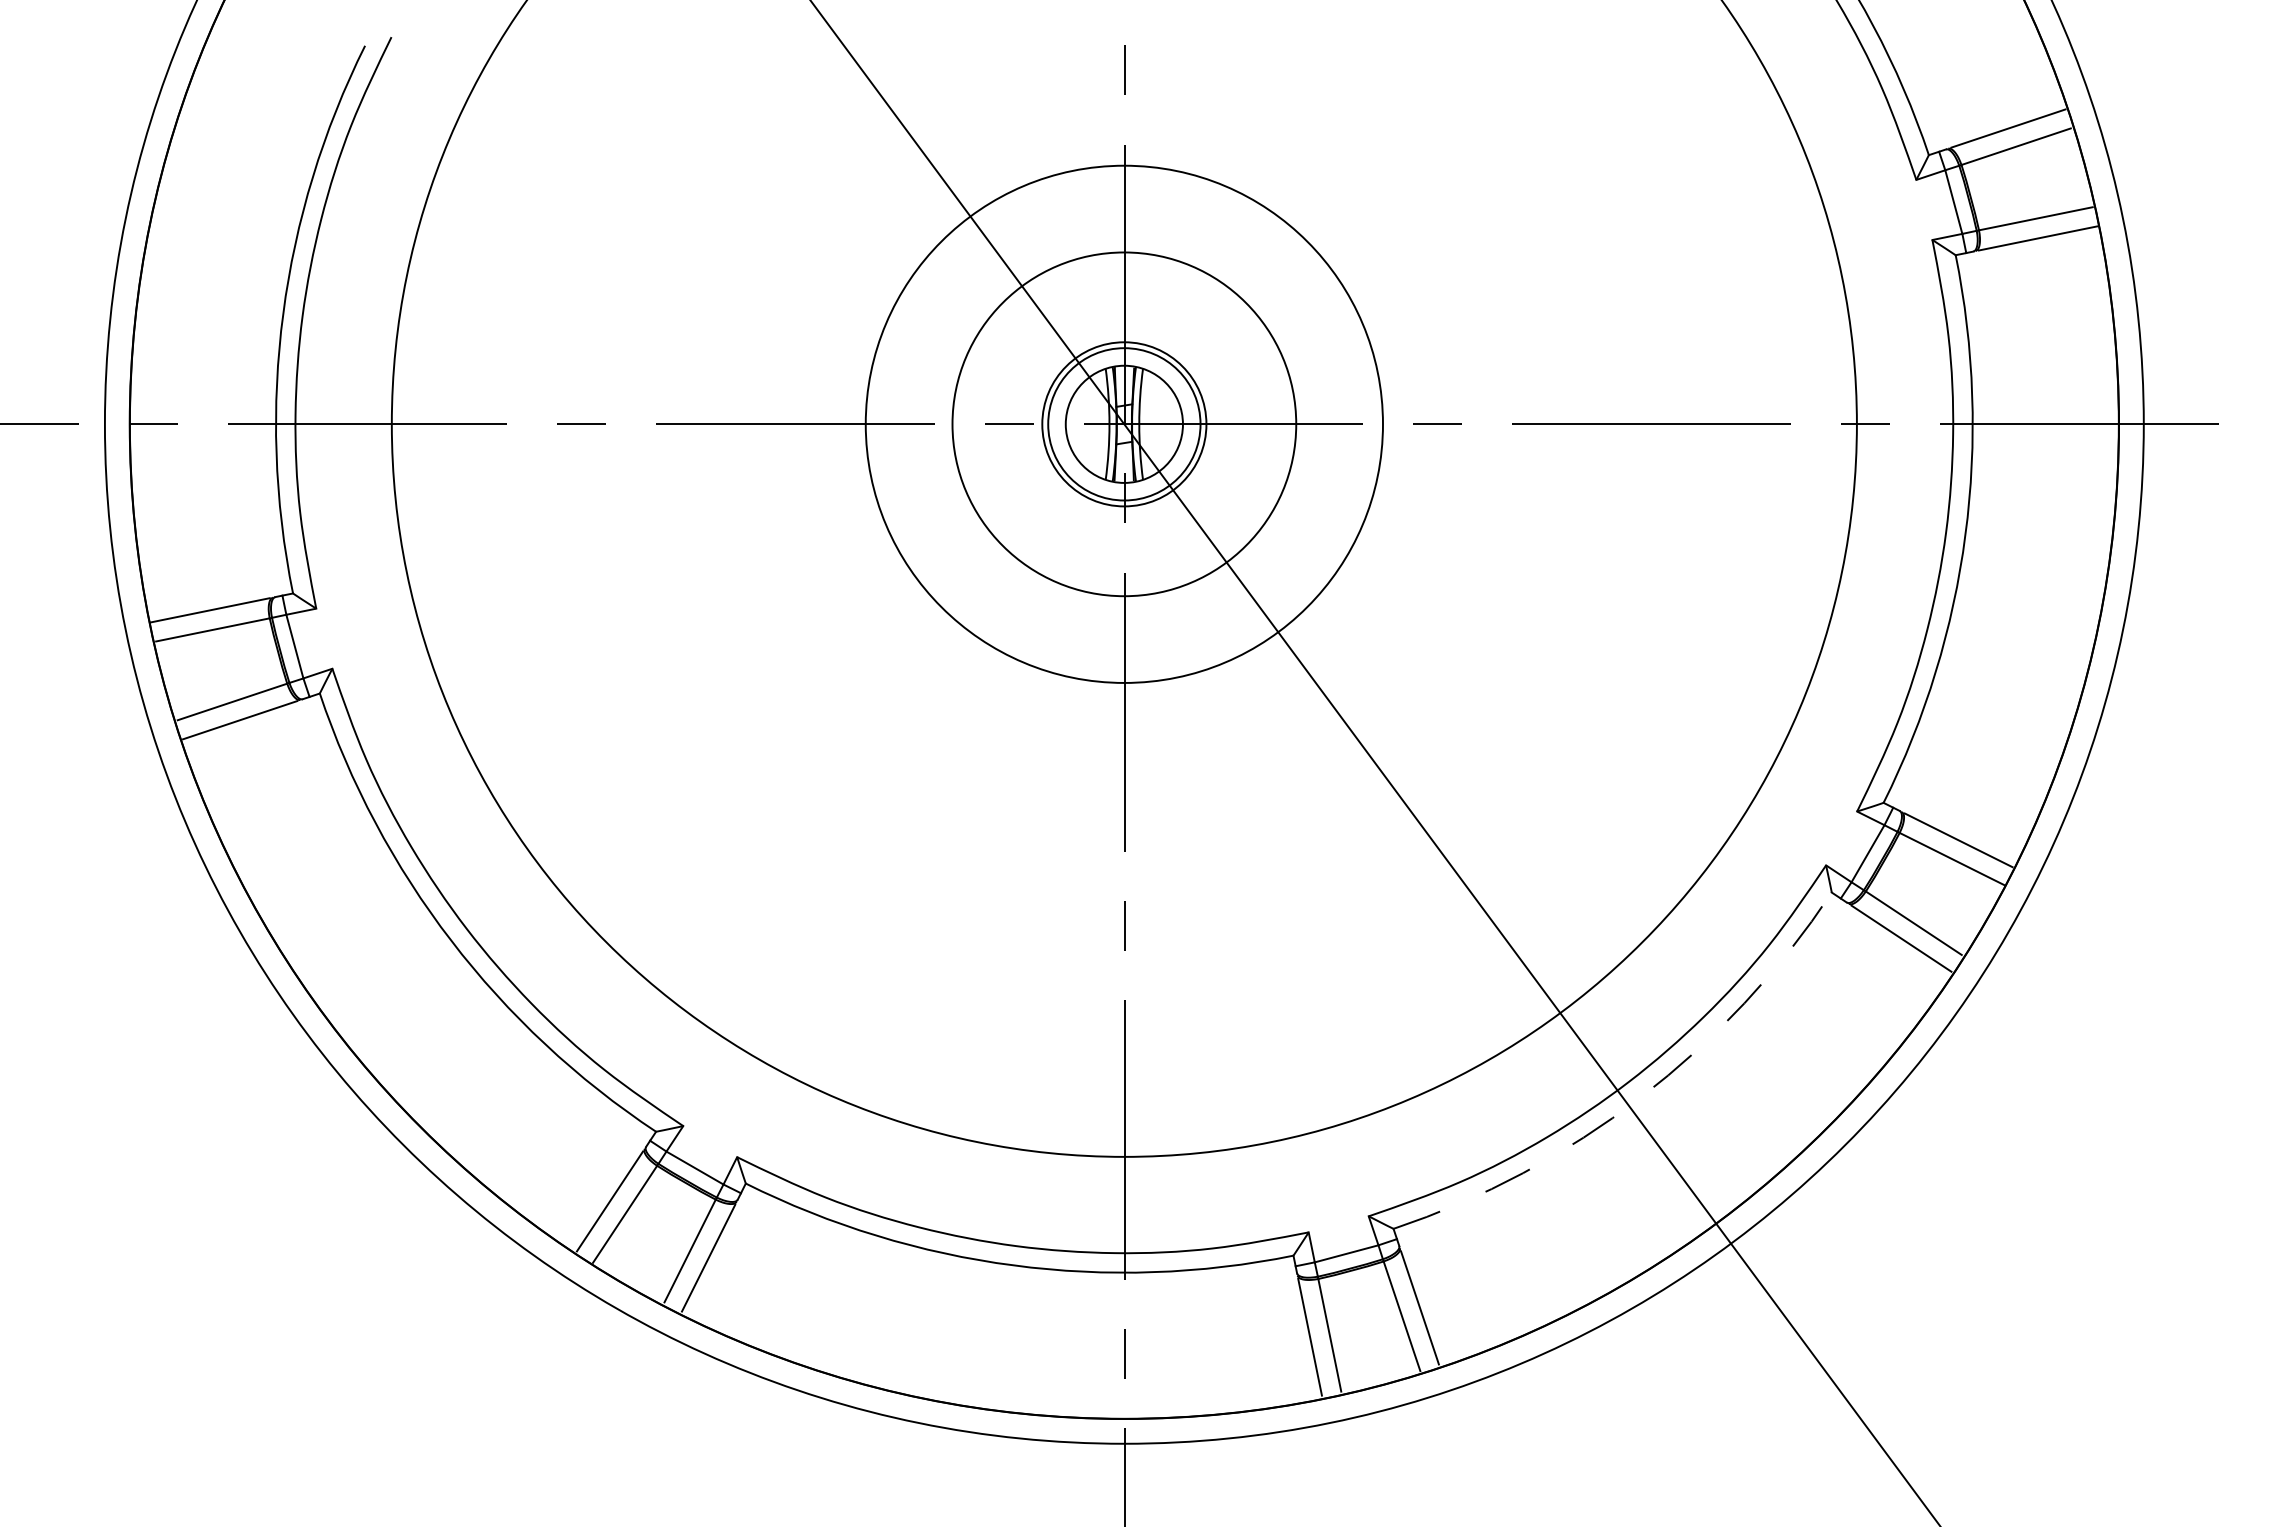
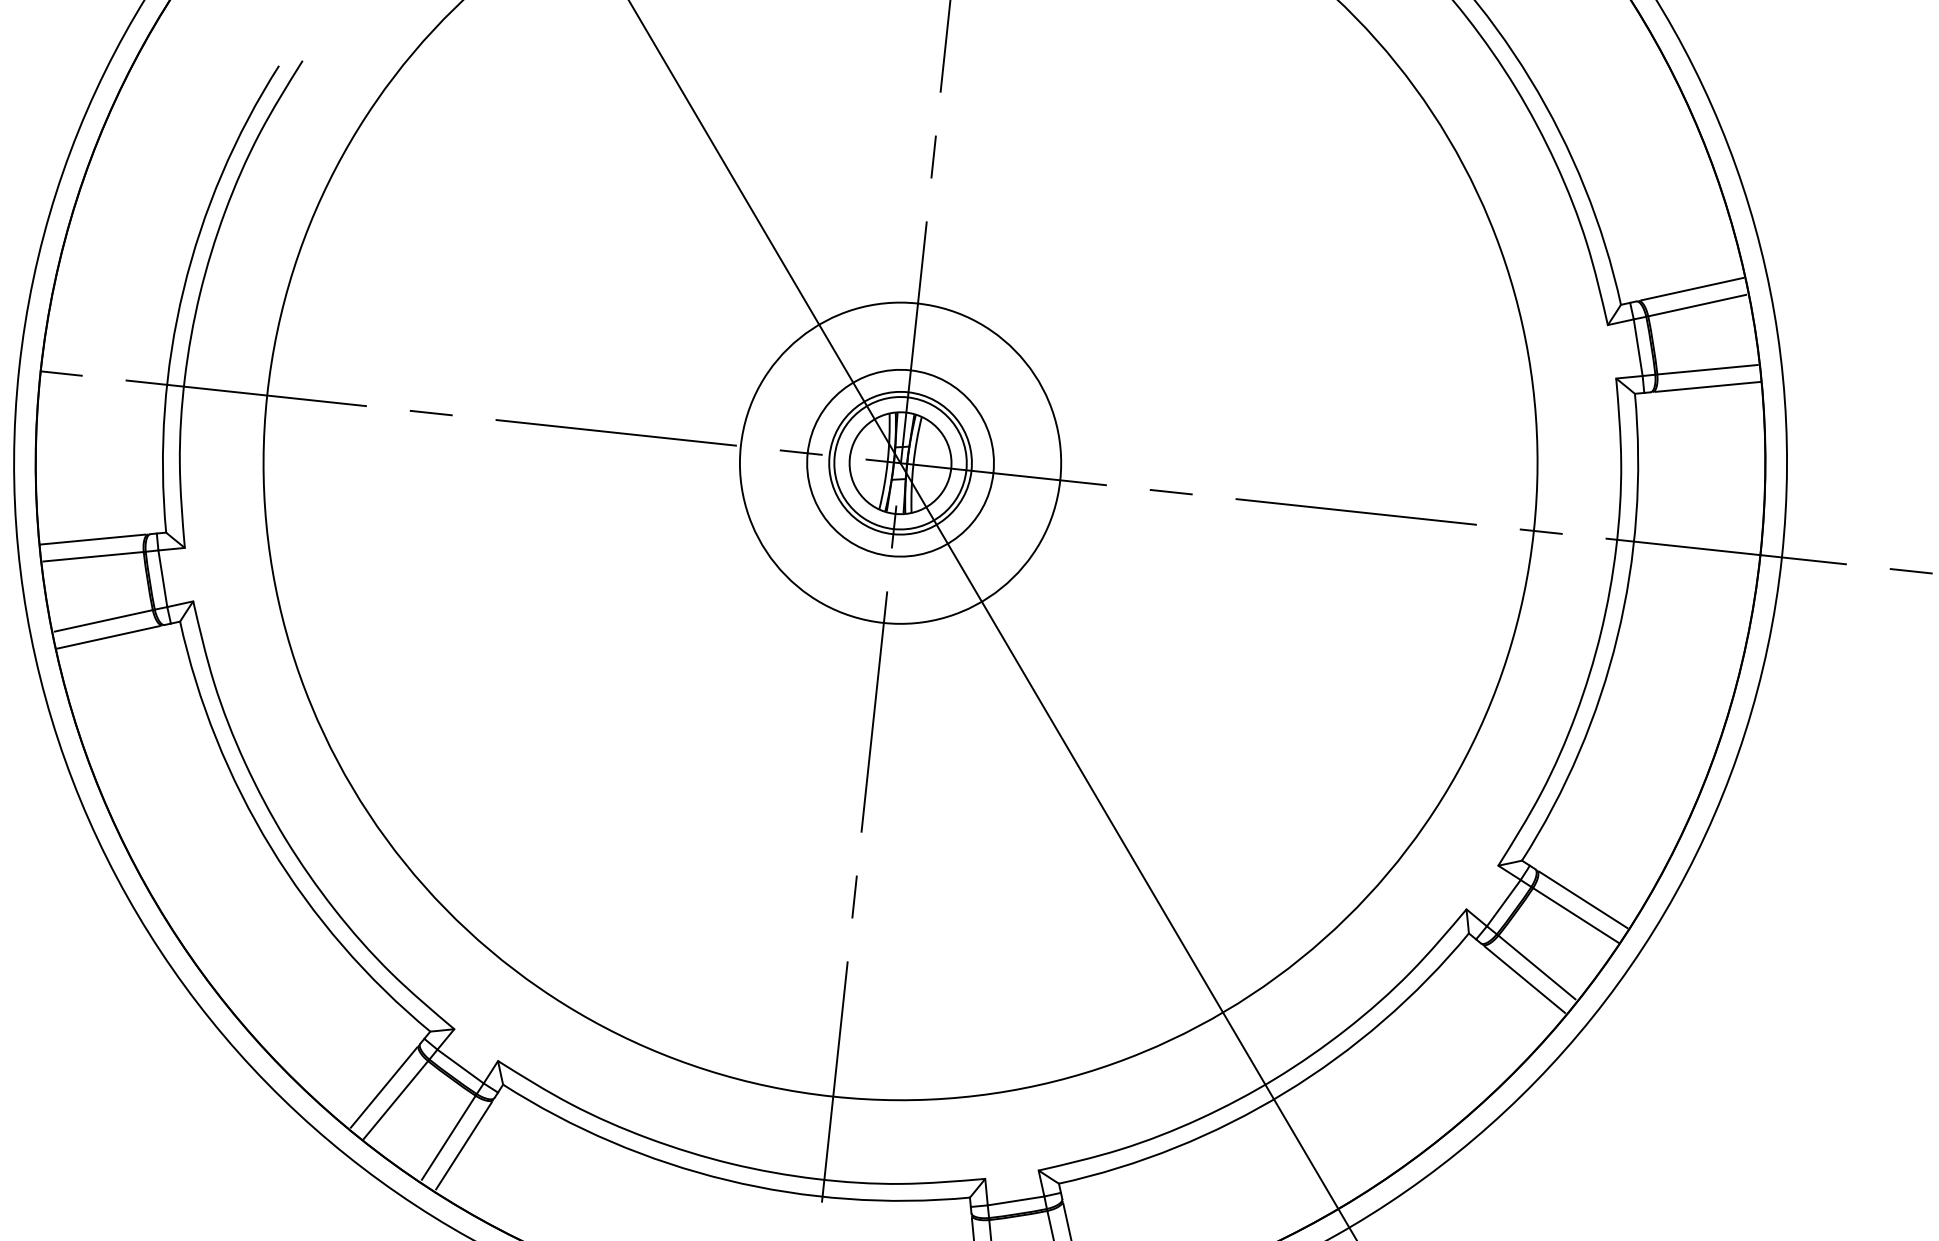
circle: (1123, 423) -> (899, 462), size x0.62
circle: (1124, 424) -> (900, 463), size x0.71
arc: (1640, 1097) -> (1284, 1092), dashed -> solid

